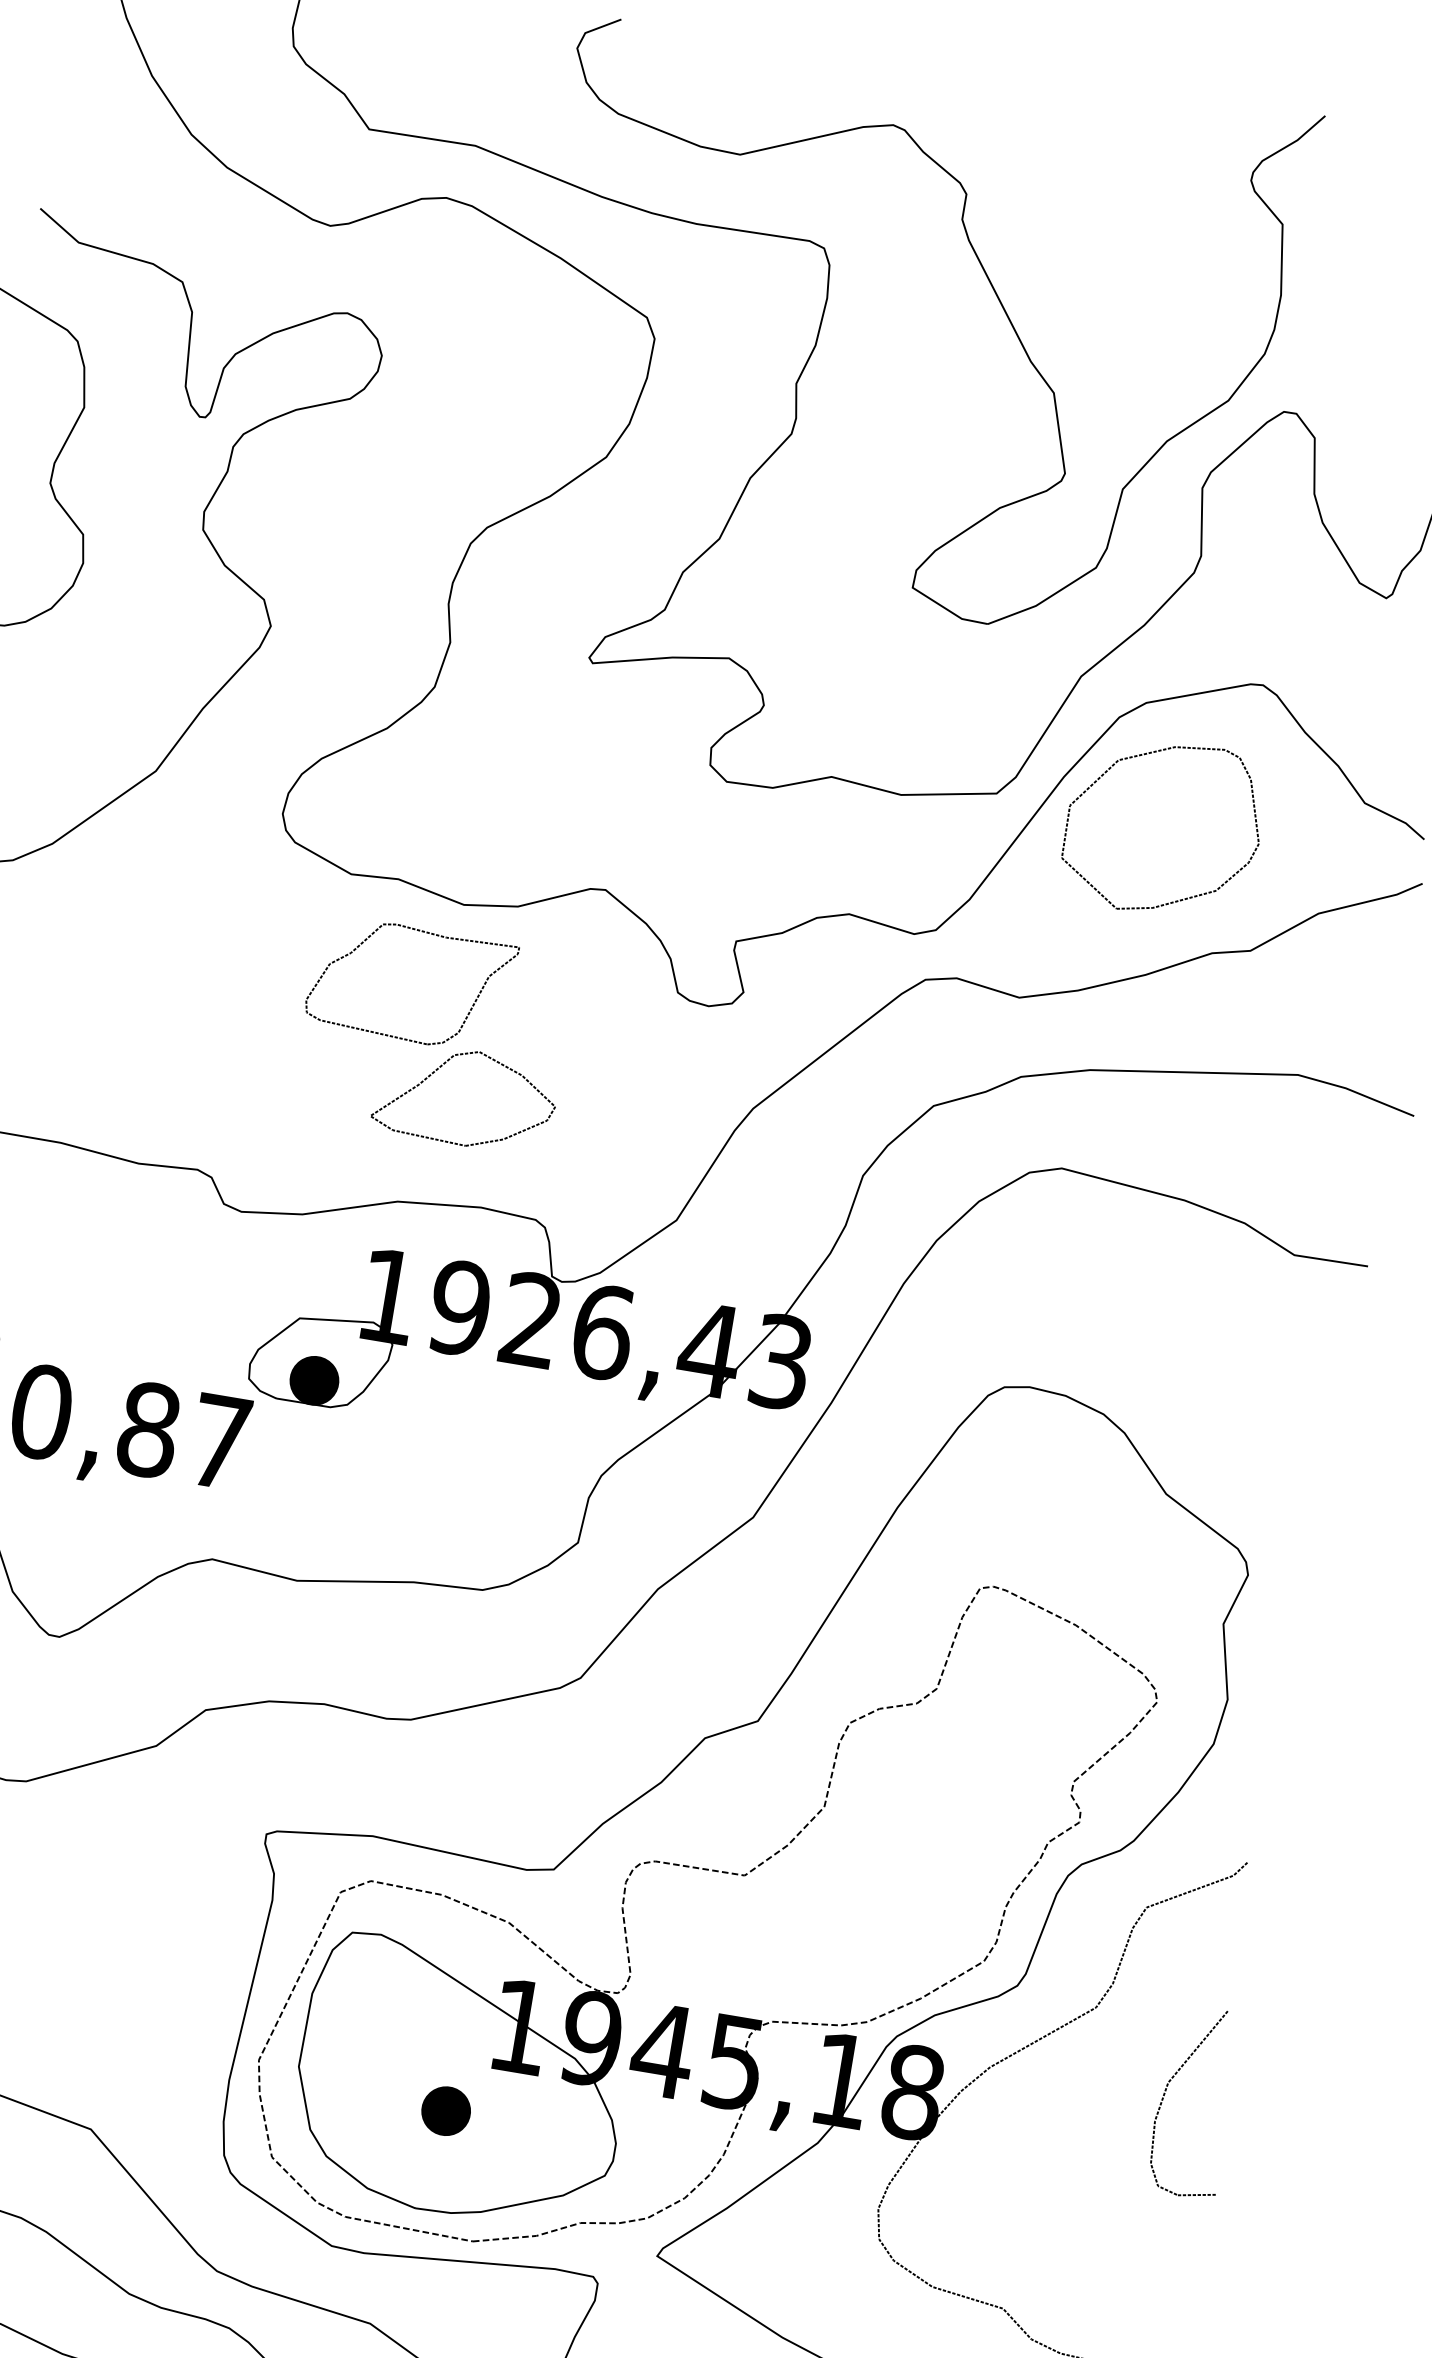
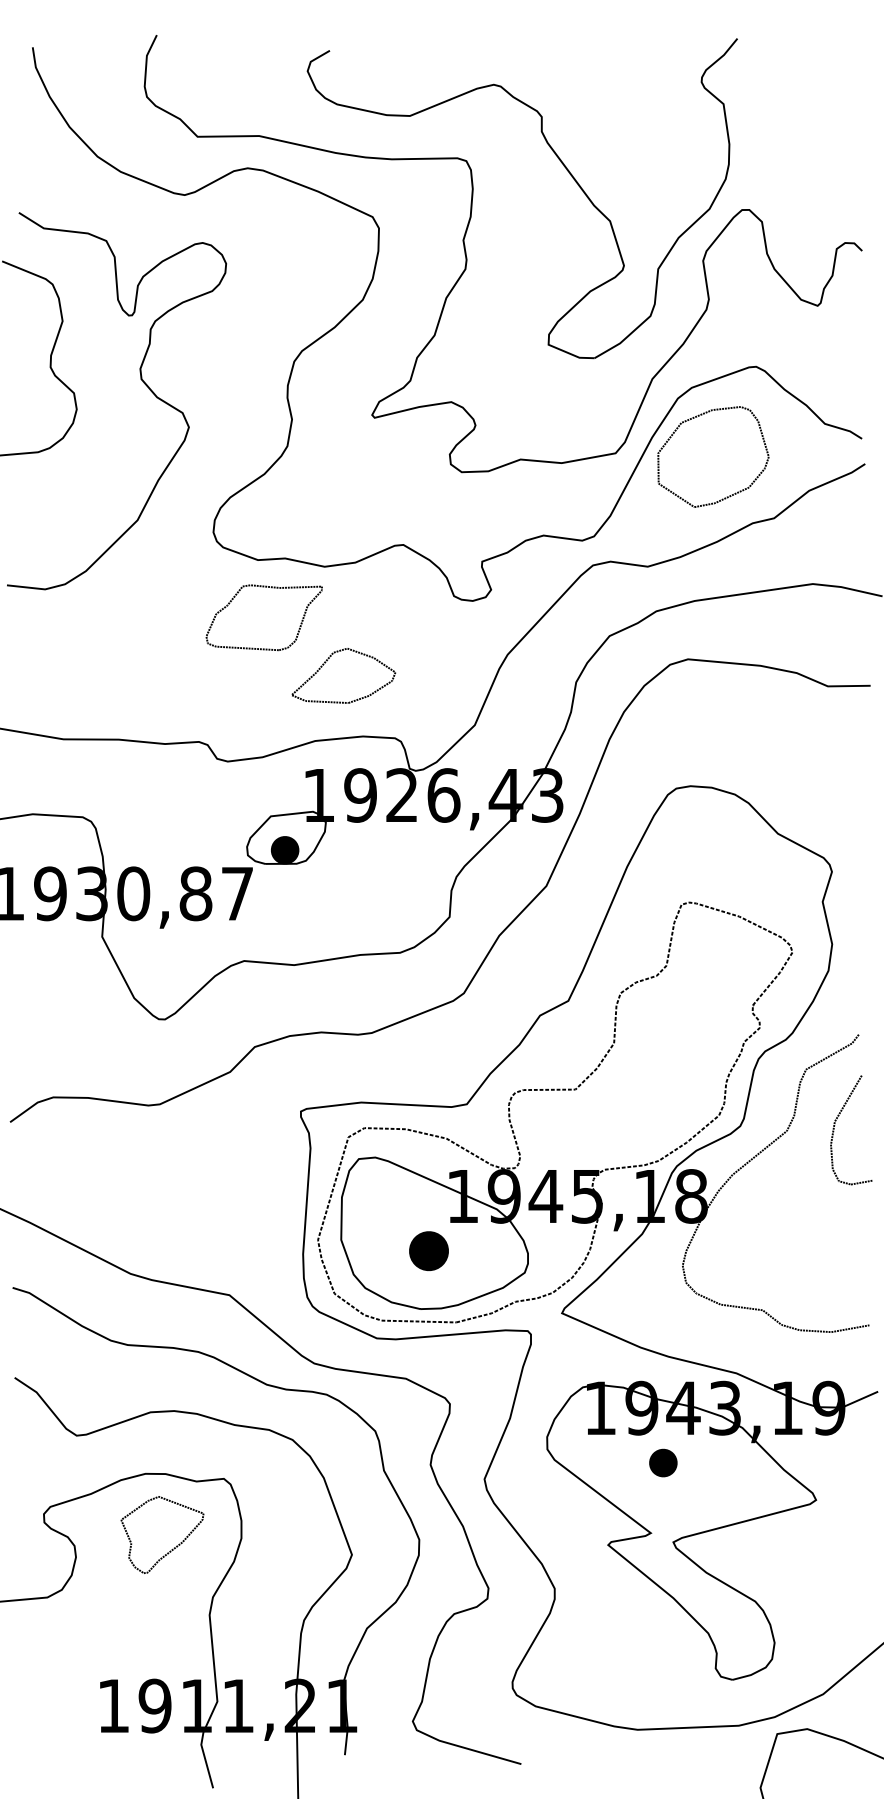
part: (418, 932) -> (263, 587), moved
part: (1168, 2089) -> (835, 1125), moved
part: (445, 2111) -> (428, 1251), size x1.4

